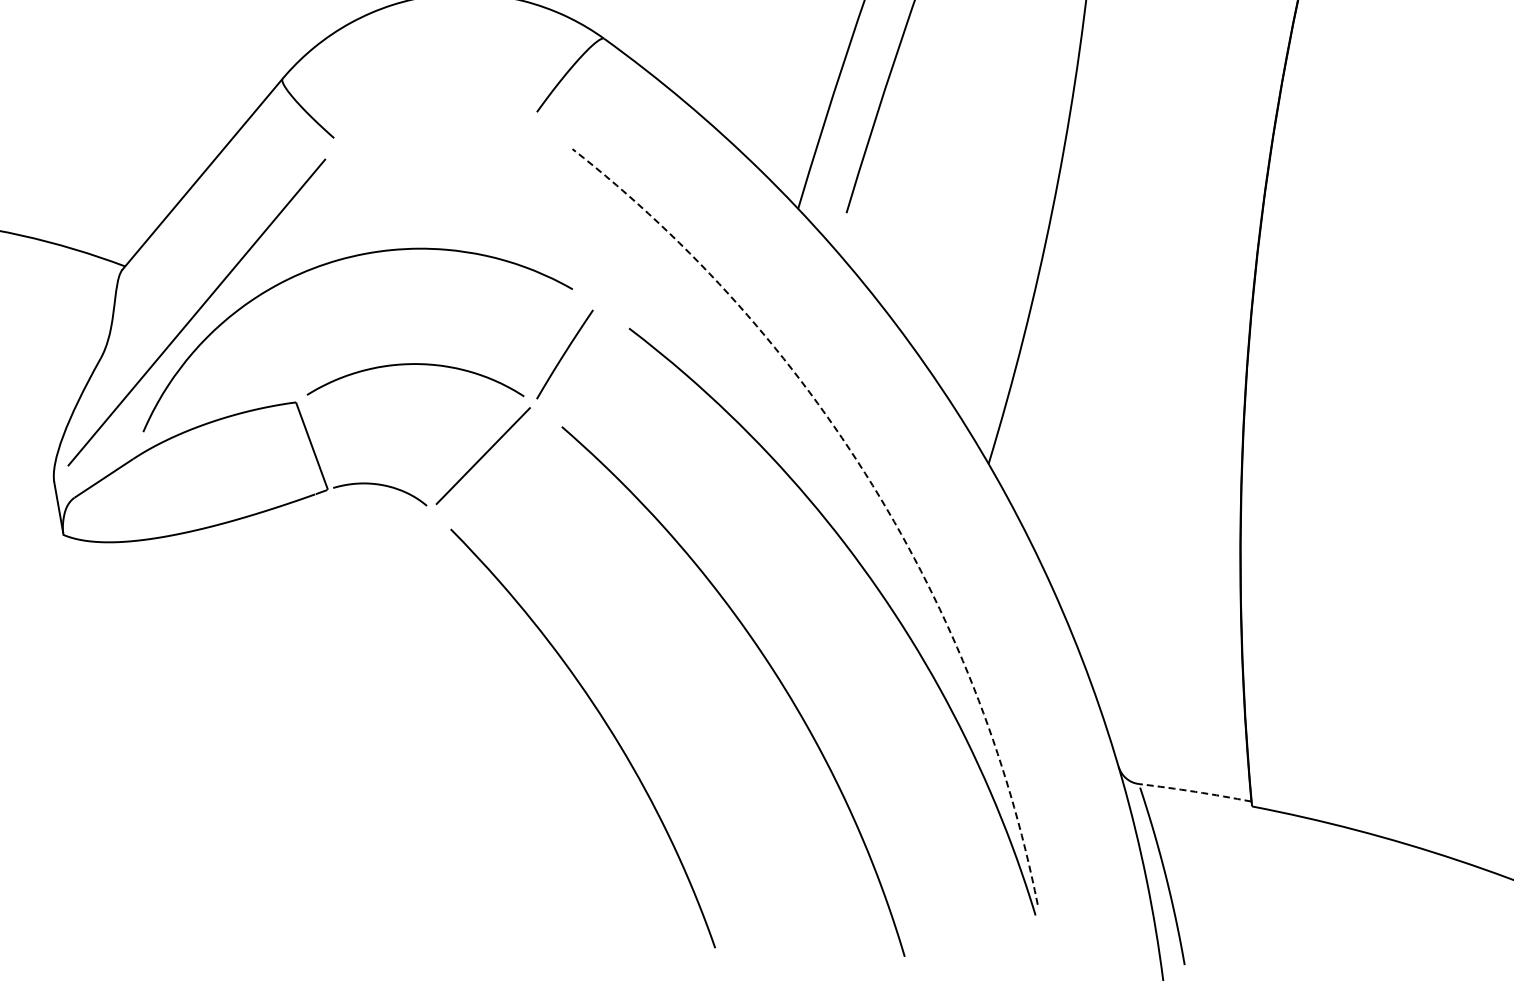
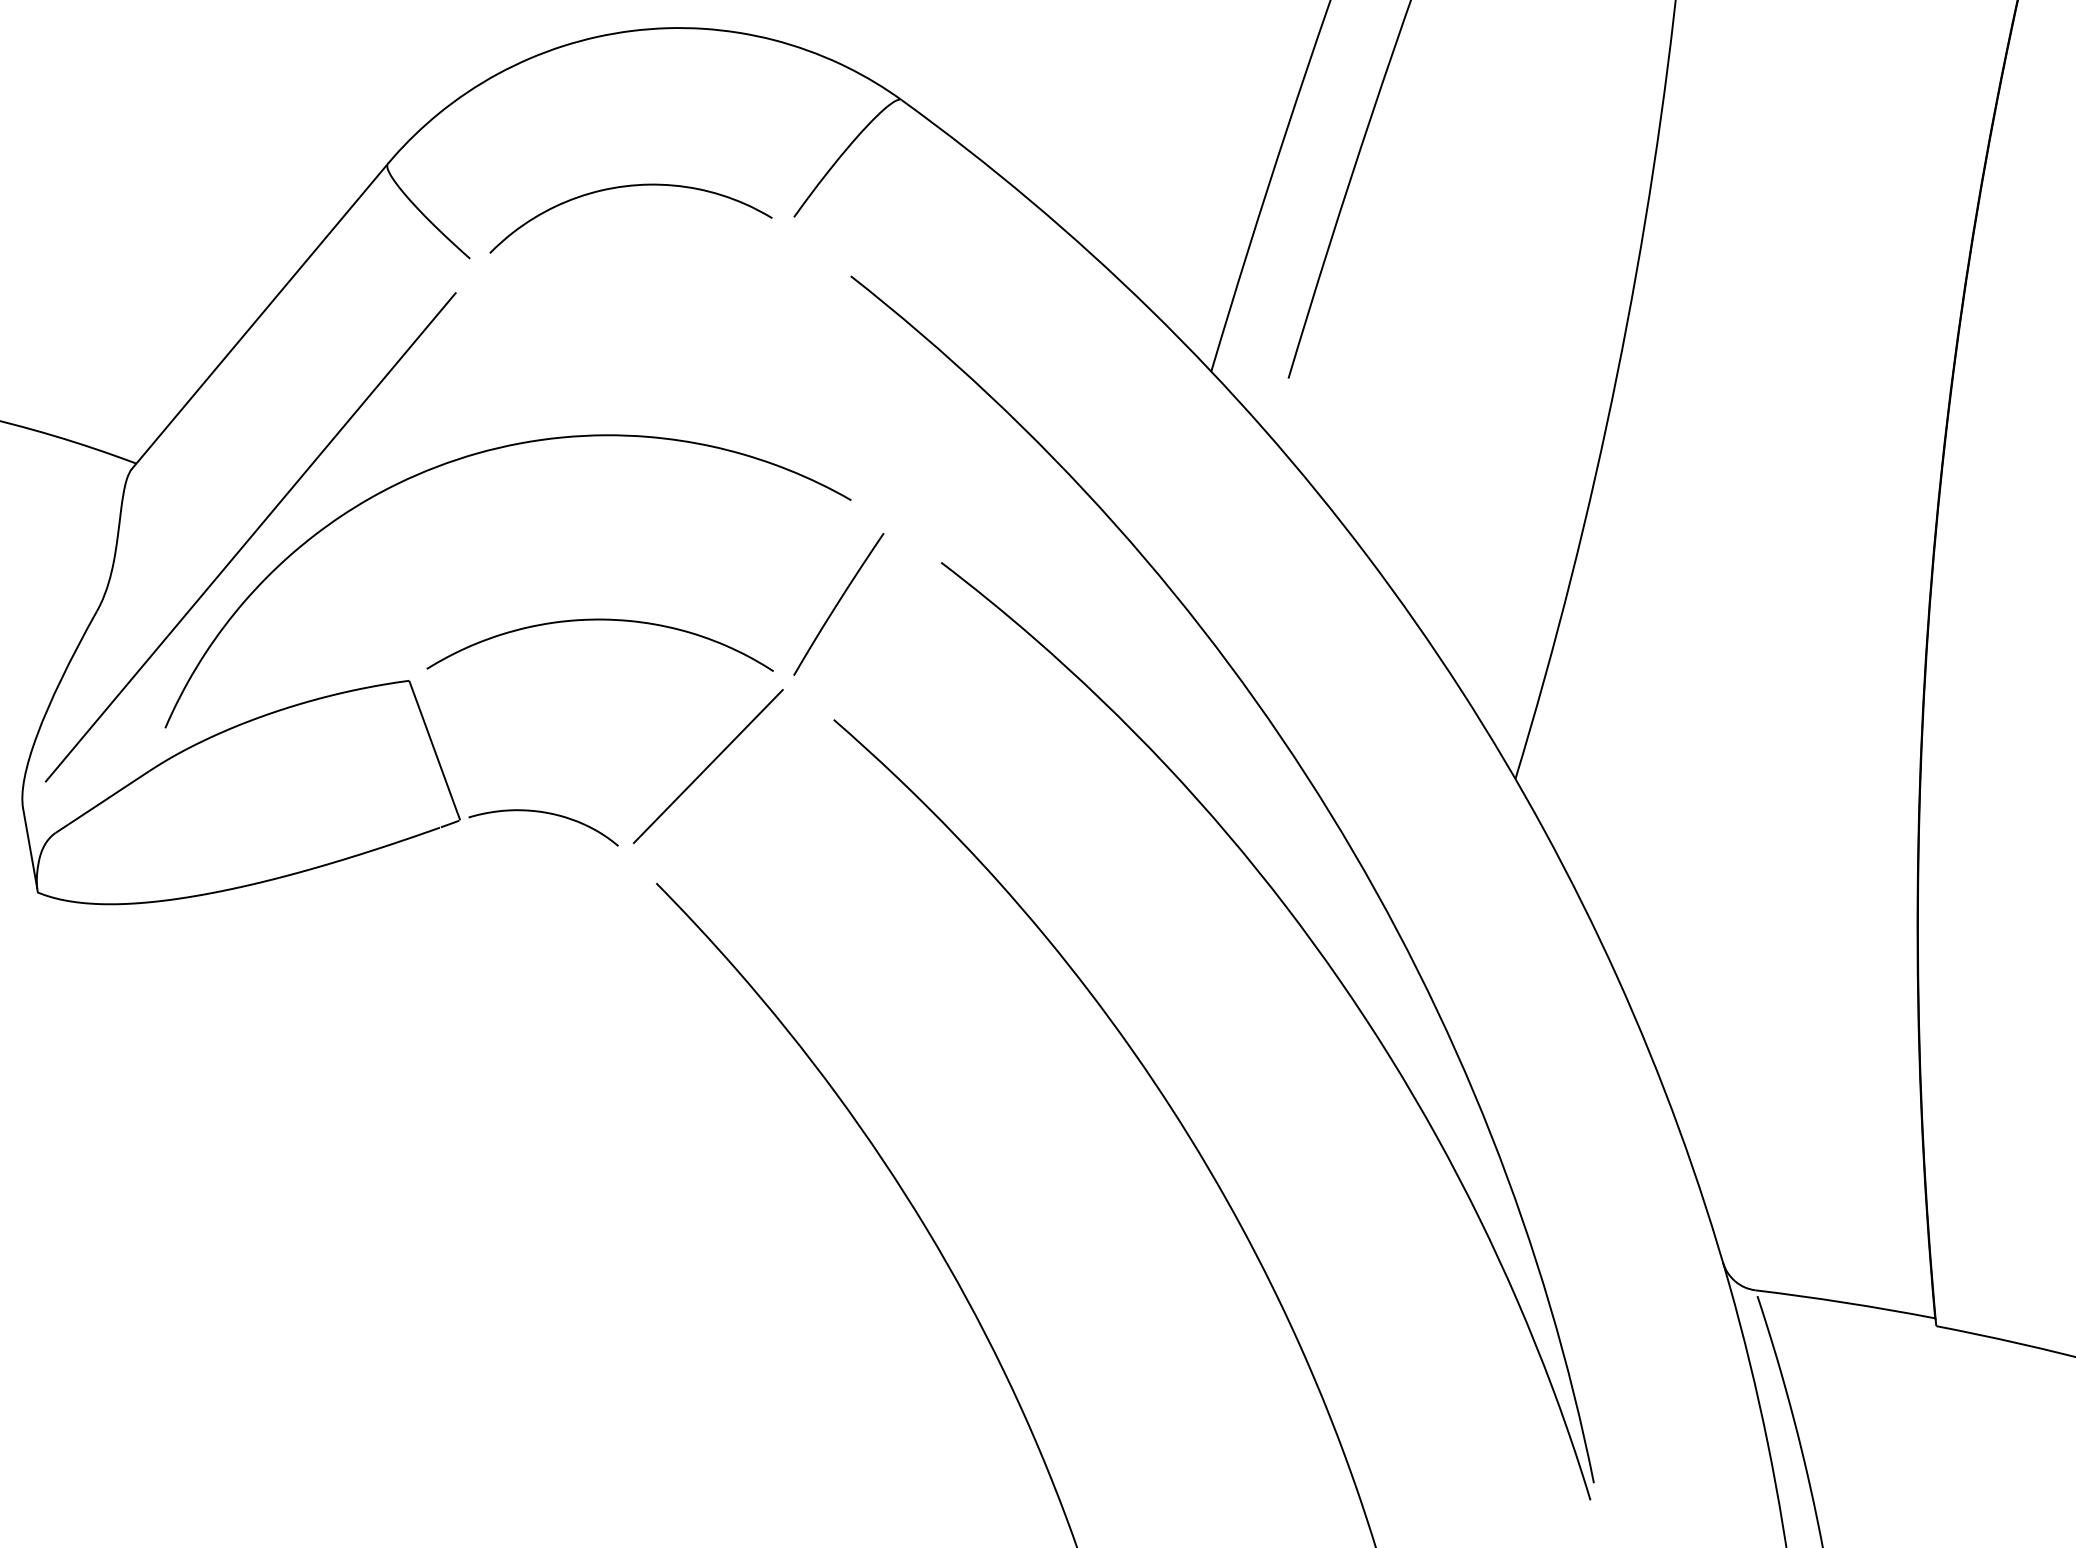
curve: (428, 94) -> (620, 188), added
arc: (872, 485) -> (1329, 813), dashed -> solid
arc: (1195, 791) -> (1845, 1302), dashed -> solid

